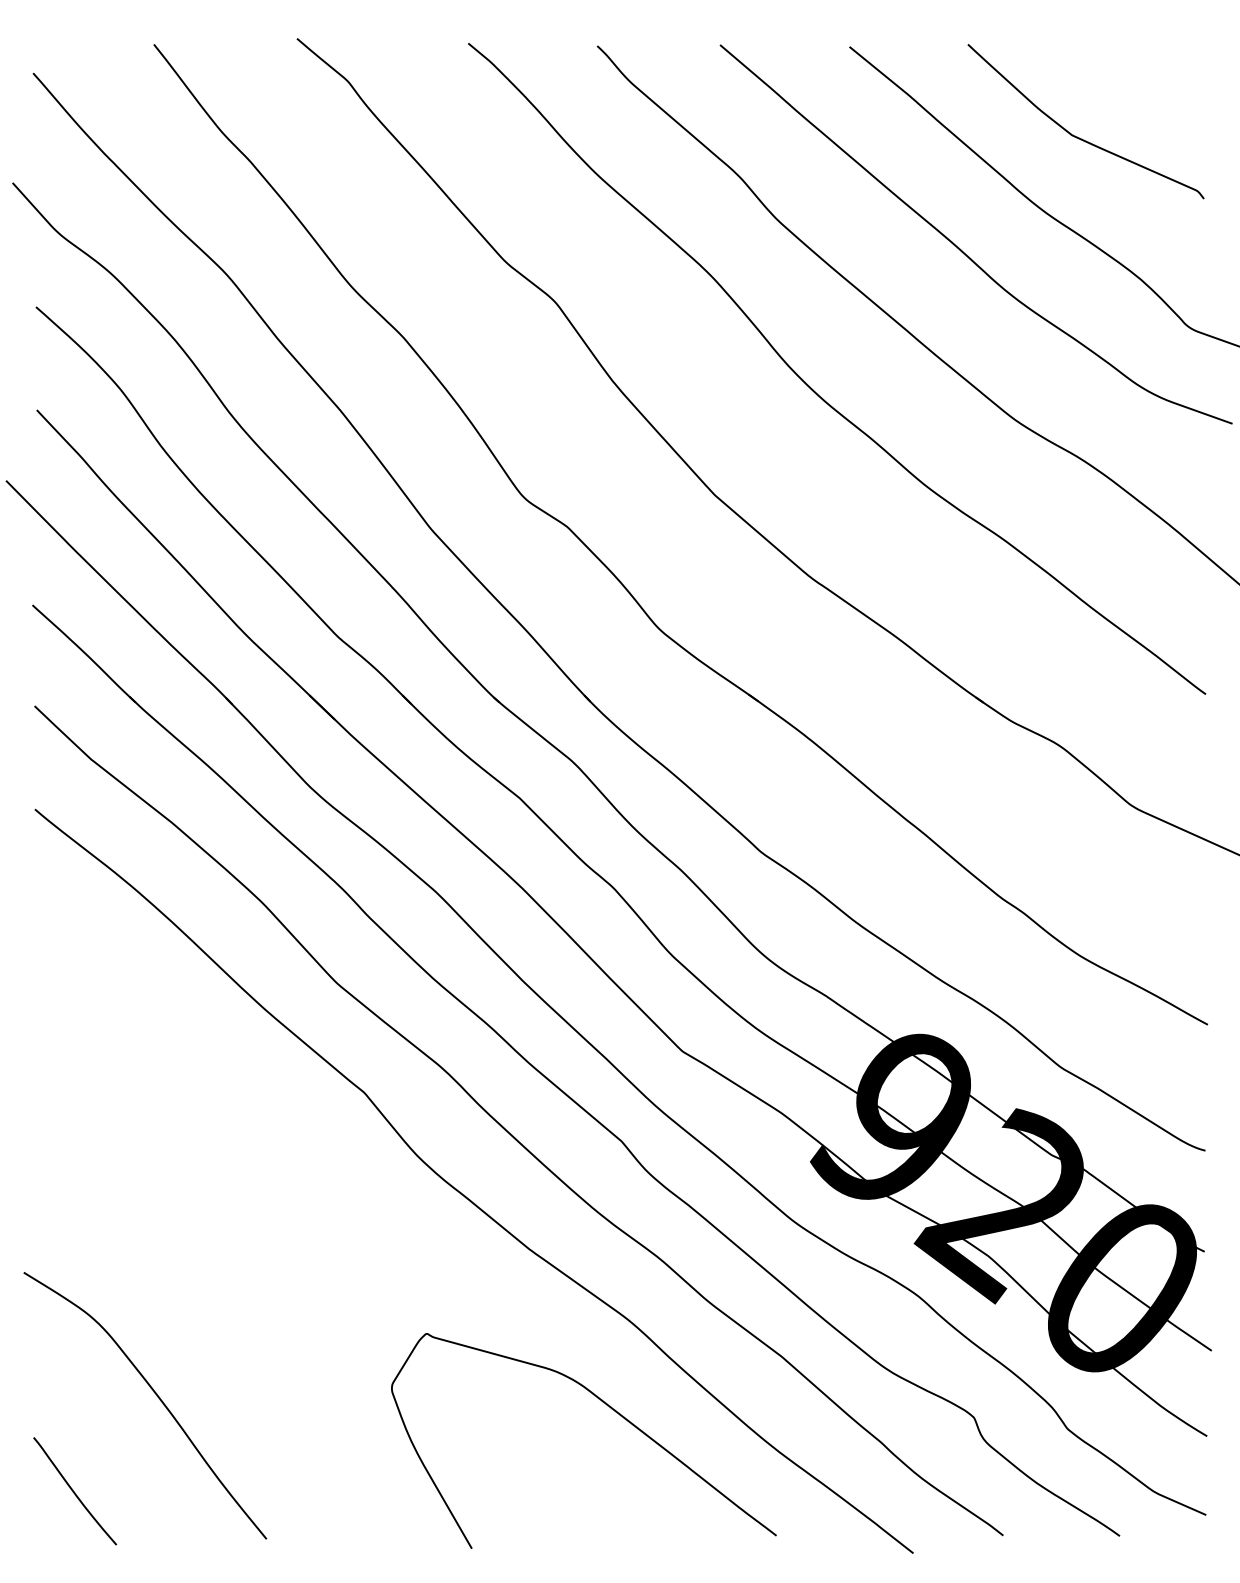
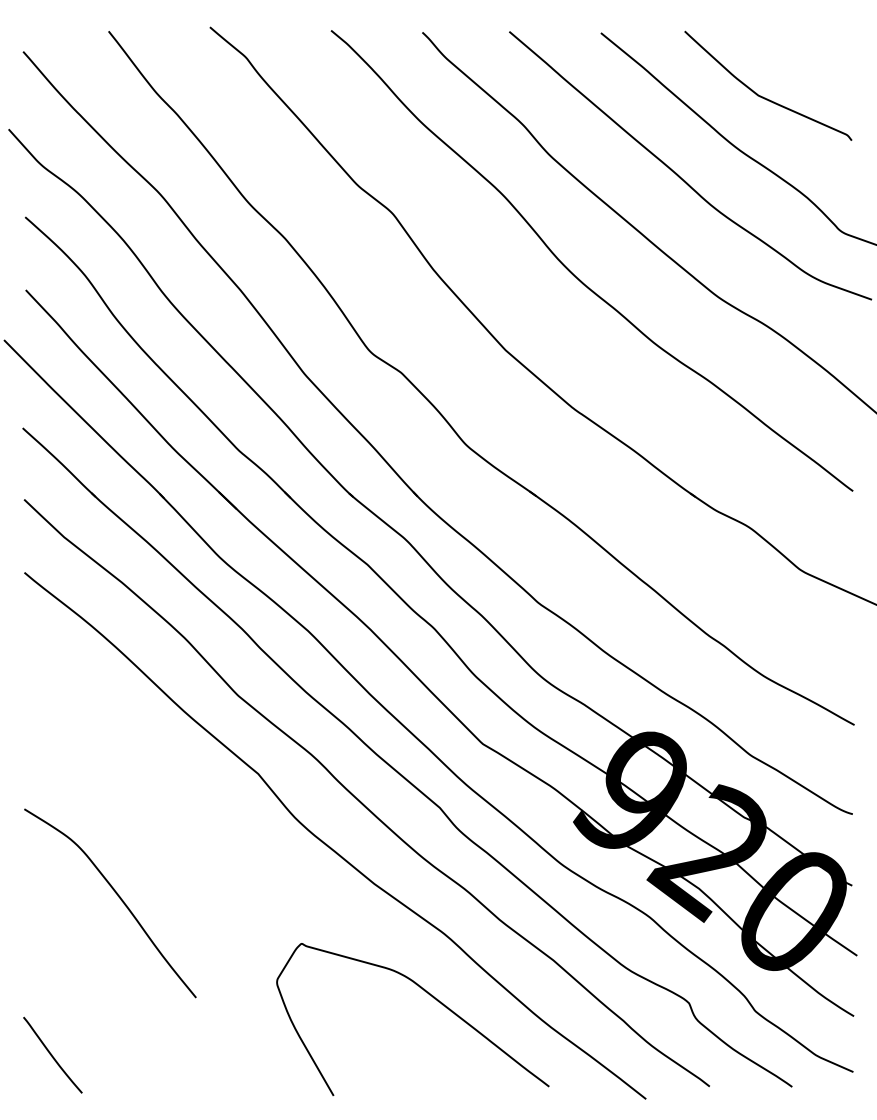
curve: (157, 1397) -> (118, 897), moved

